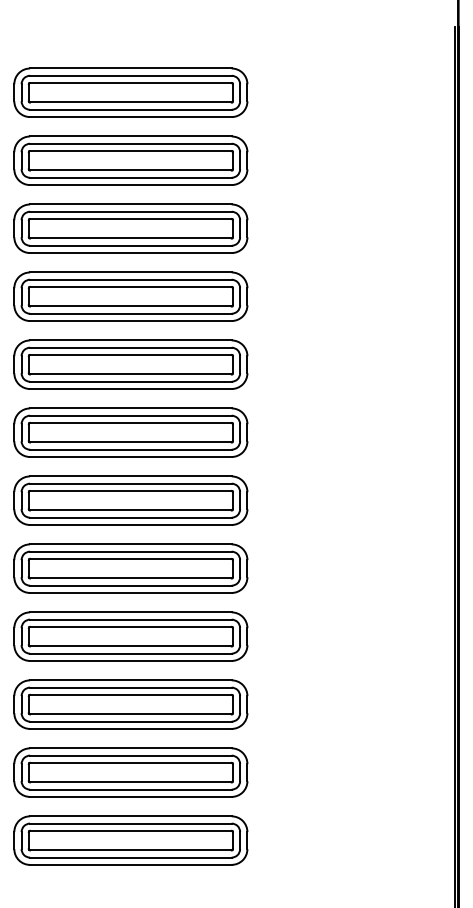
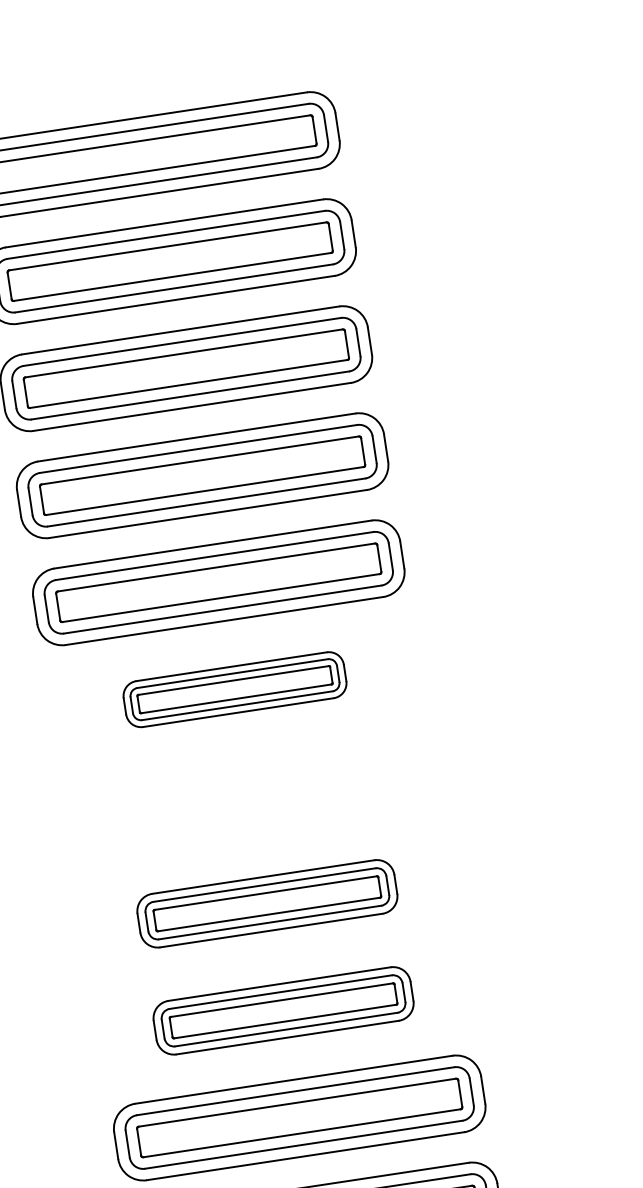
part: (130, 432) -> (234, 689), size x0.6
part: (130, 500) -> (250, 796), removed
part: (130, 568) -> (266, 903), size x0.7
part: (130, 636) -> (282, 1010), size x0.7

